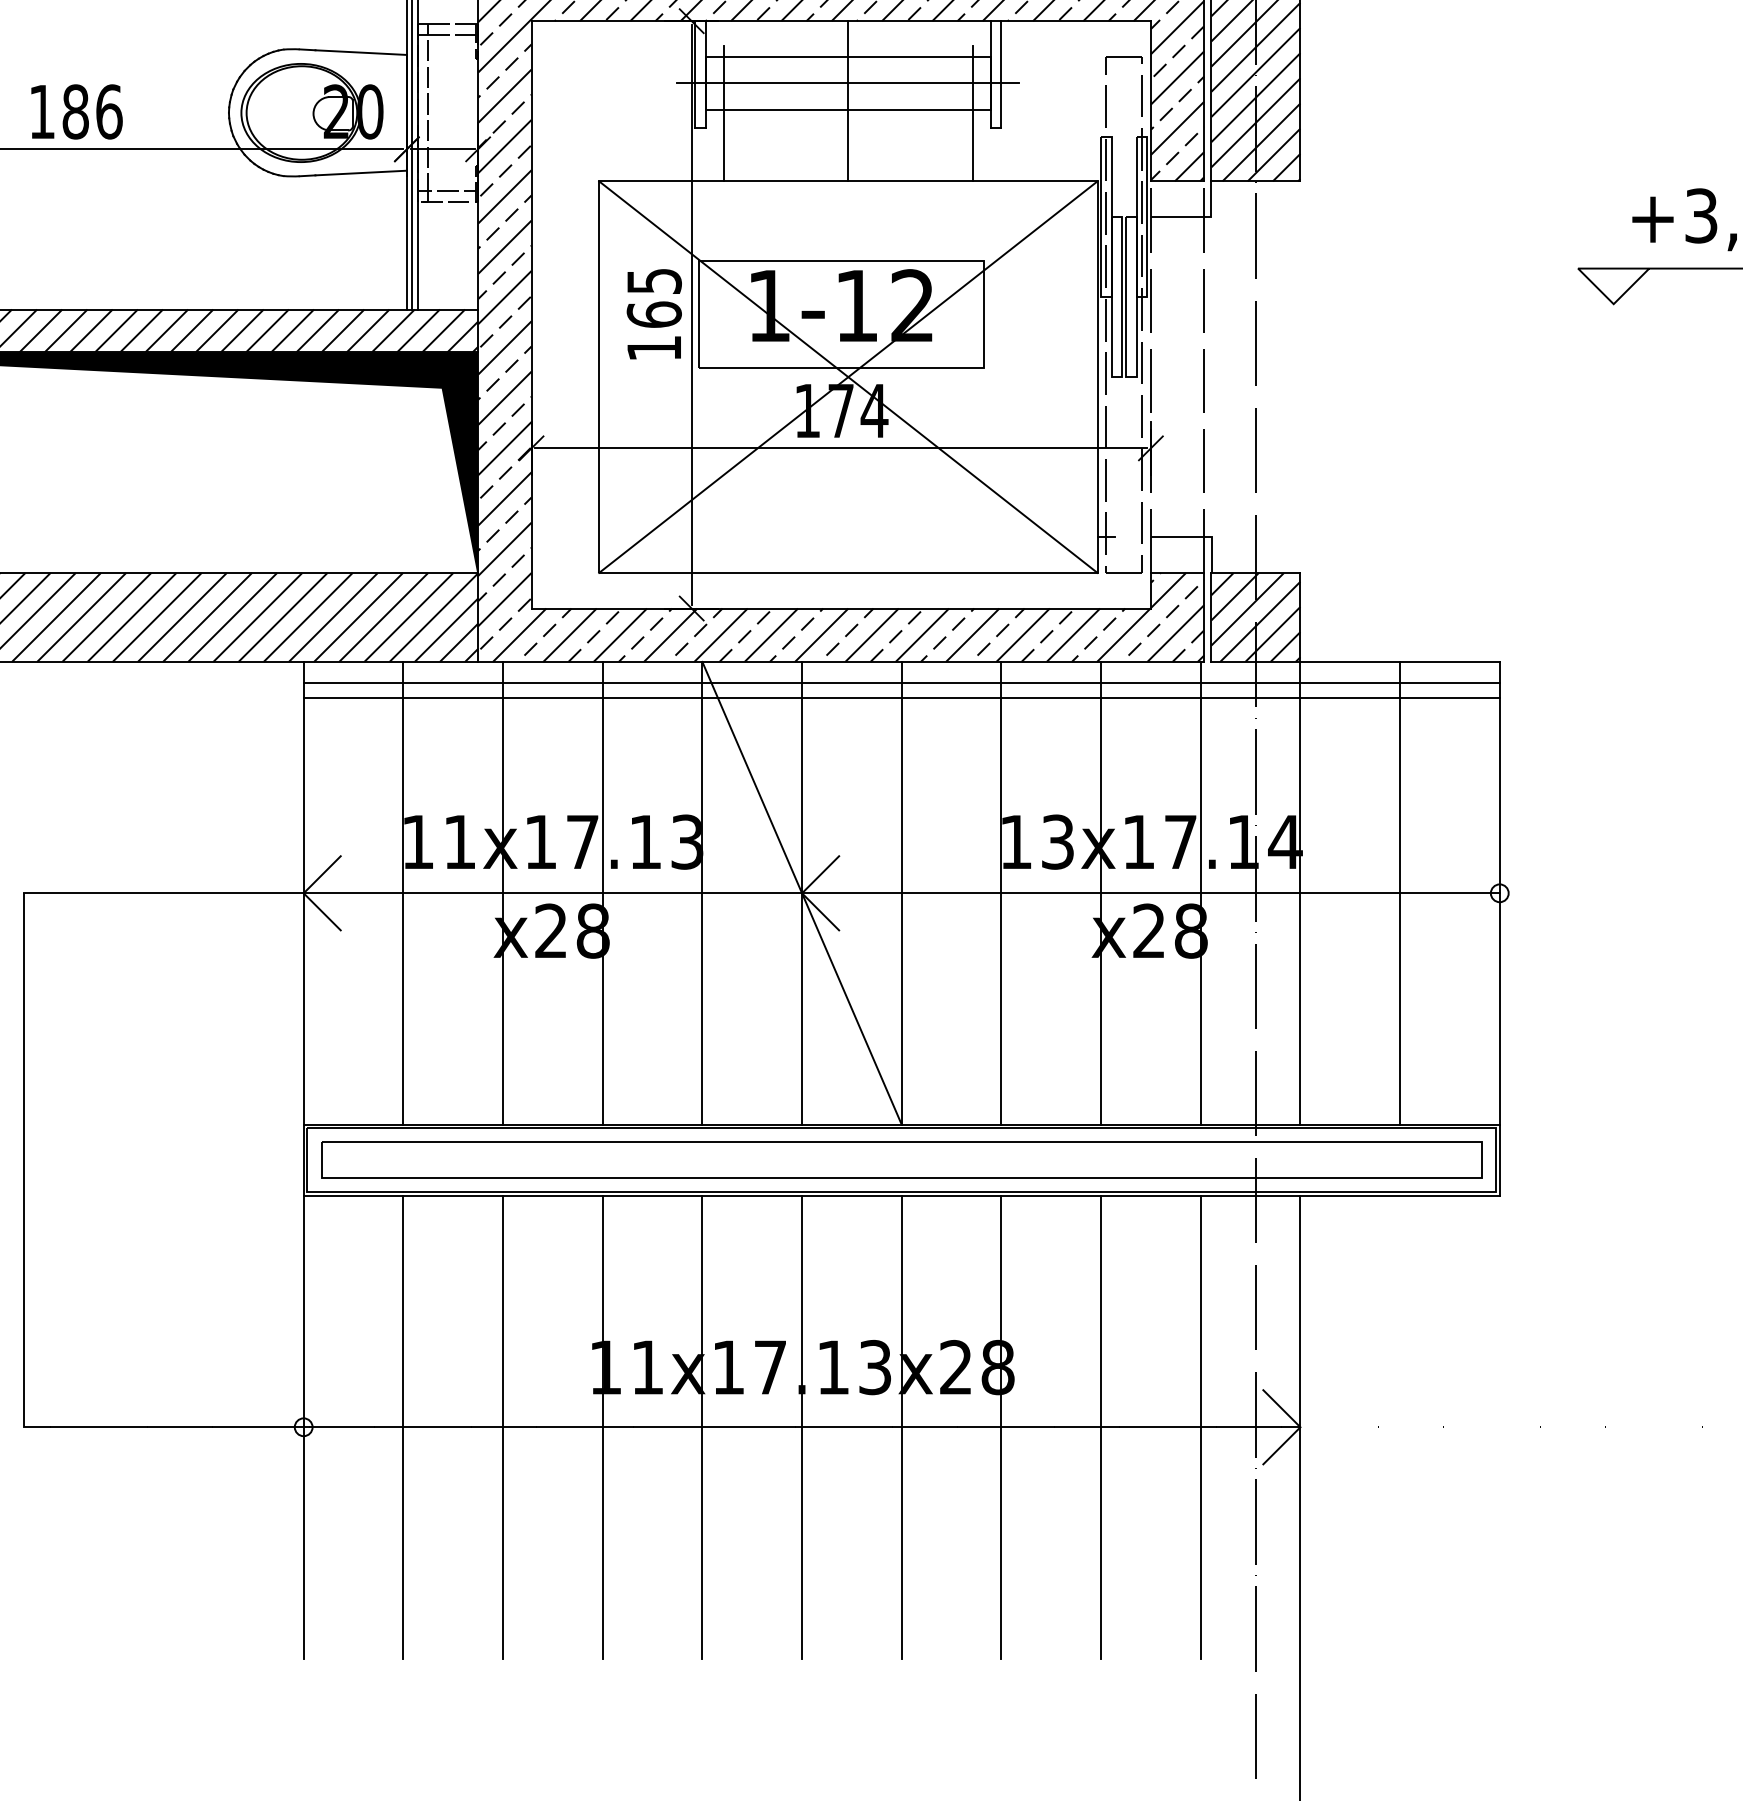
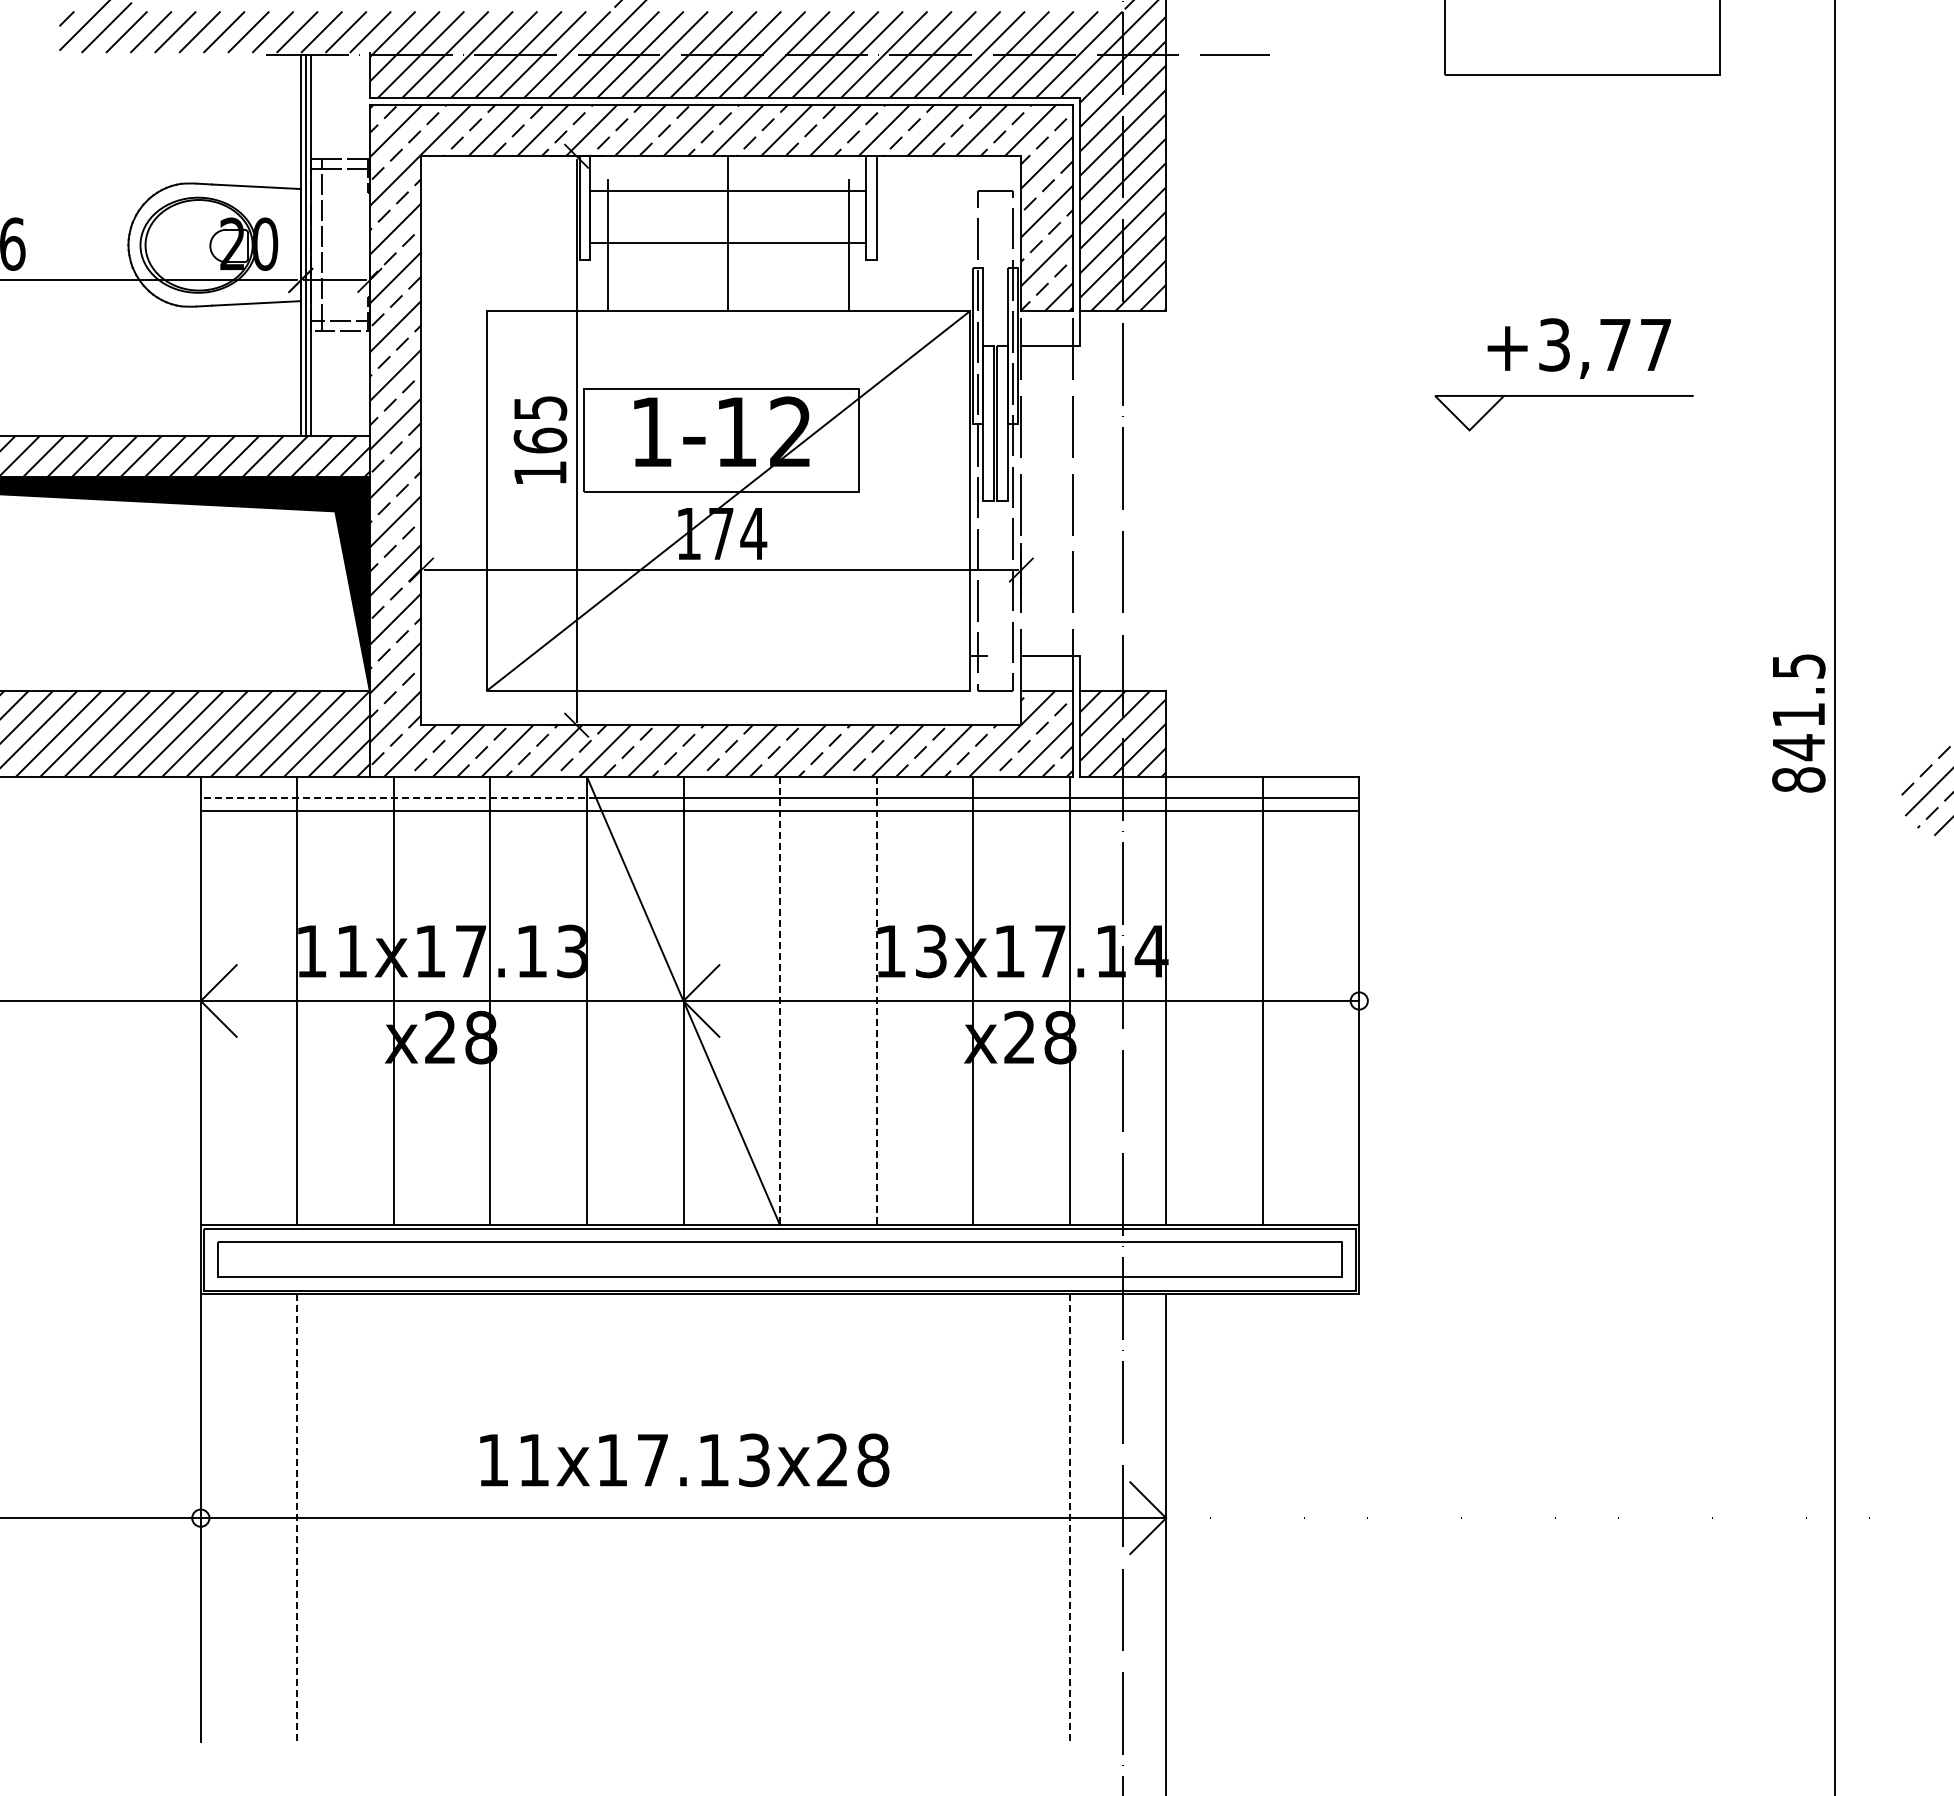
line: (847, 83) -> (727, 216), removed
line: (848, 376) -> (728, 500), removed
line: (507, 683) -> (398, 797), solid -> dashed
line: (902, 893) -> (780, 1001), solid -> dashed
line: (1001, 893) -> (876, 1001), solid -> dashed
line: (403, 1427) -> (297, 1518), solid -> dashed
line: (502, 1427) -> (393, 1518), removed
line: (602, 1427) -> (490, 1518), removed
line: (701, 1427) -> (586, 1518), removed
line: (802, 1427) -> (683, 1518), removed
line: (902, 1427) -> (780, 1518), removed
line: (1001, 1427) -> (876, 1518), removed
line: (1101, 1427) -> (973, 1518), removed
line: (1200, 1427) -> (1069, 1518), solid -> dashed

